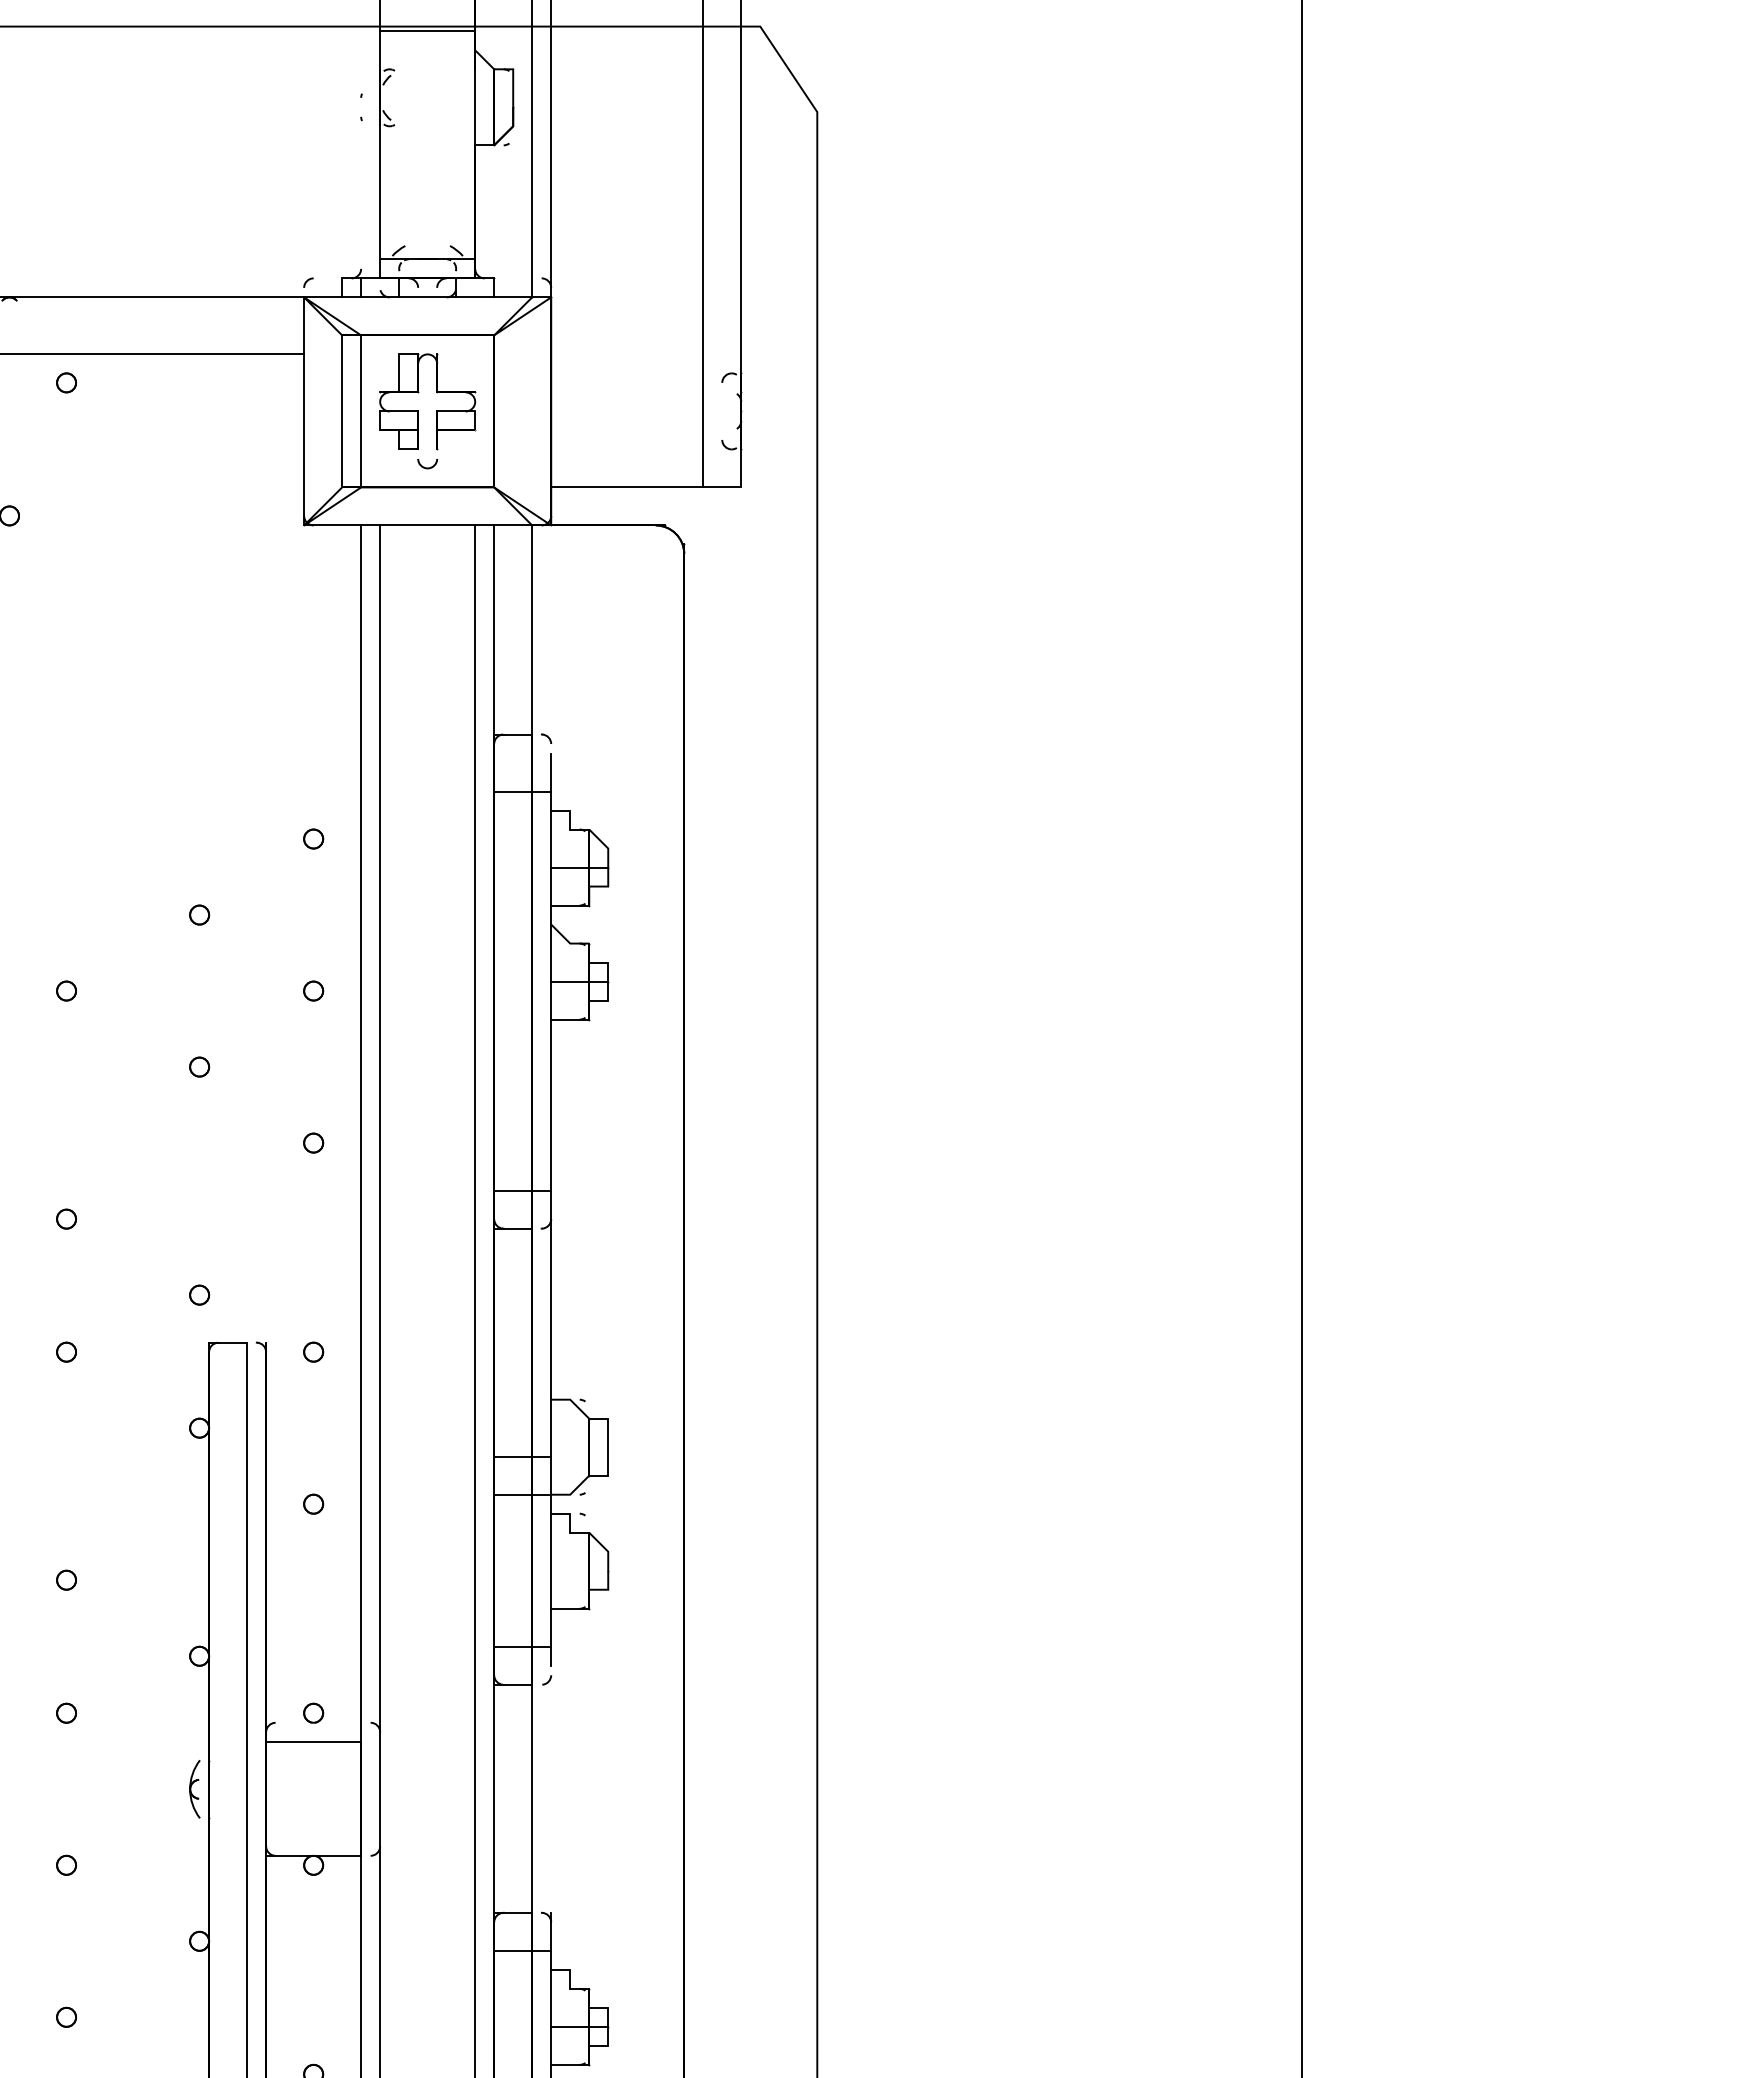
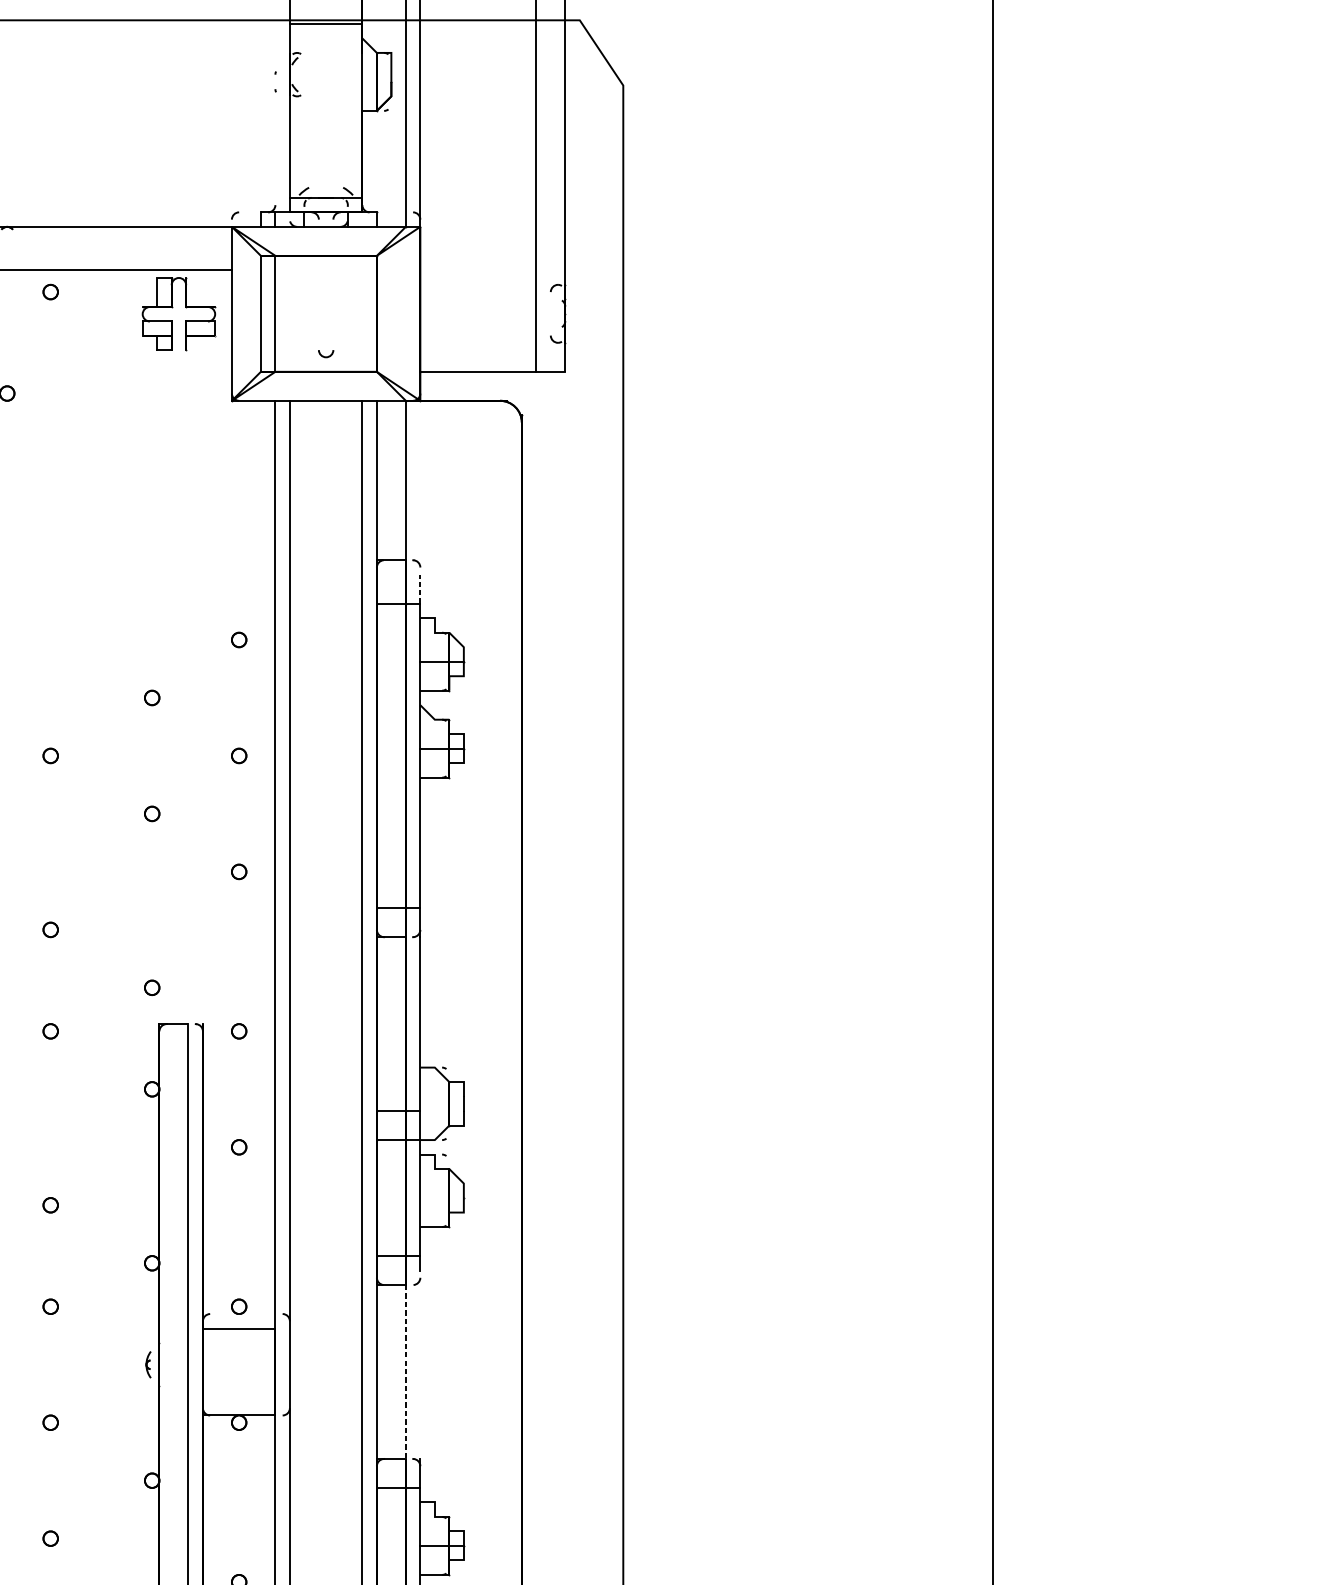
part: (419, 392) -> (172, 307), moved
line: (551, 772) -> (420, 589), solid -> dashed
part: (194, 1789) -> (148, 1364), size x0.6
line: (532, 1799) -> (406, 1372), solid -> dashed

